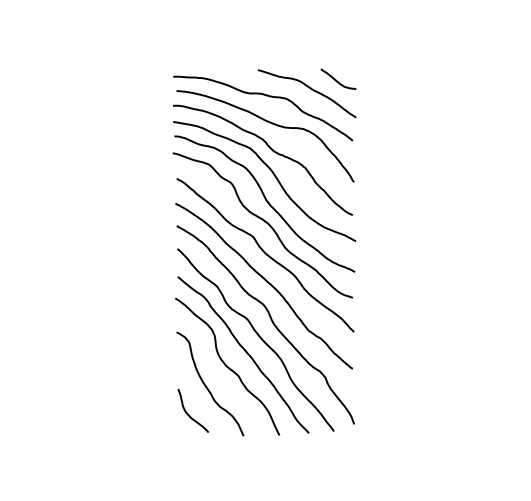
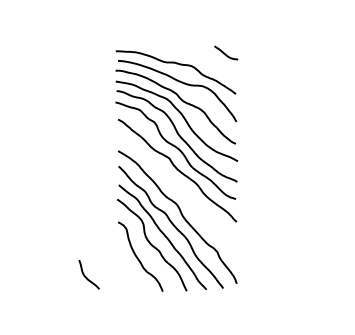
curve: (310, 90) -> (207, 60), removed
curve: (266, 283) -> (178, 189), removed
curve: (189, 413) -> (86, 276), moved

